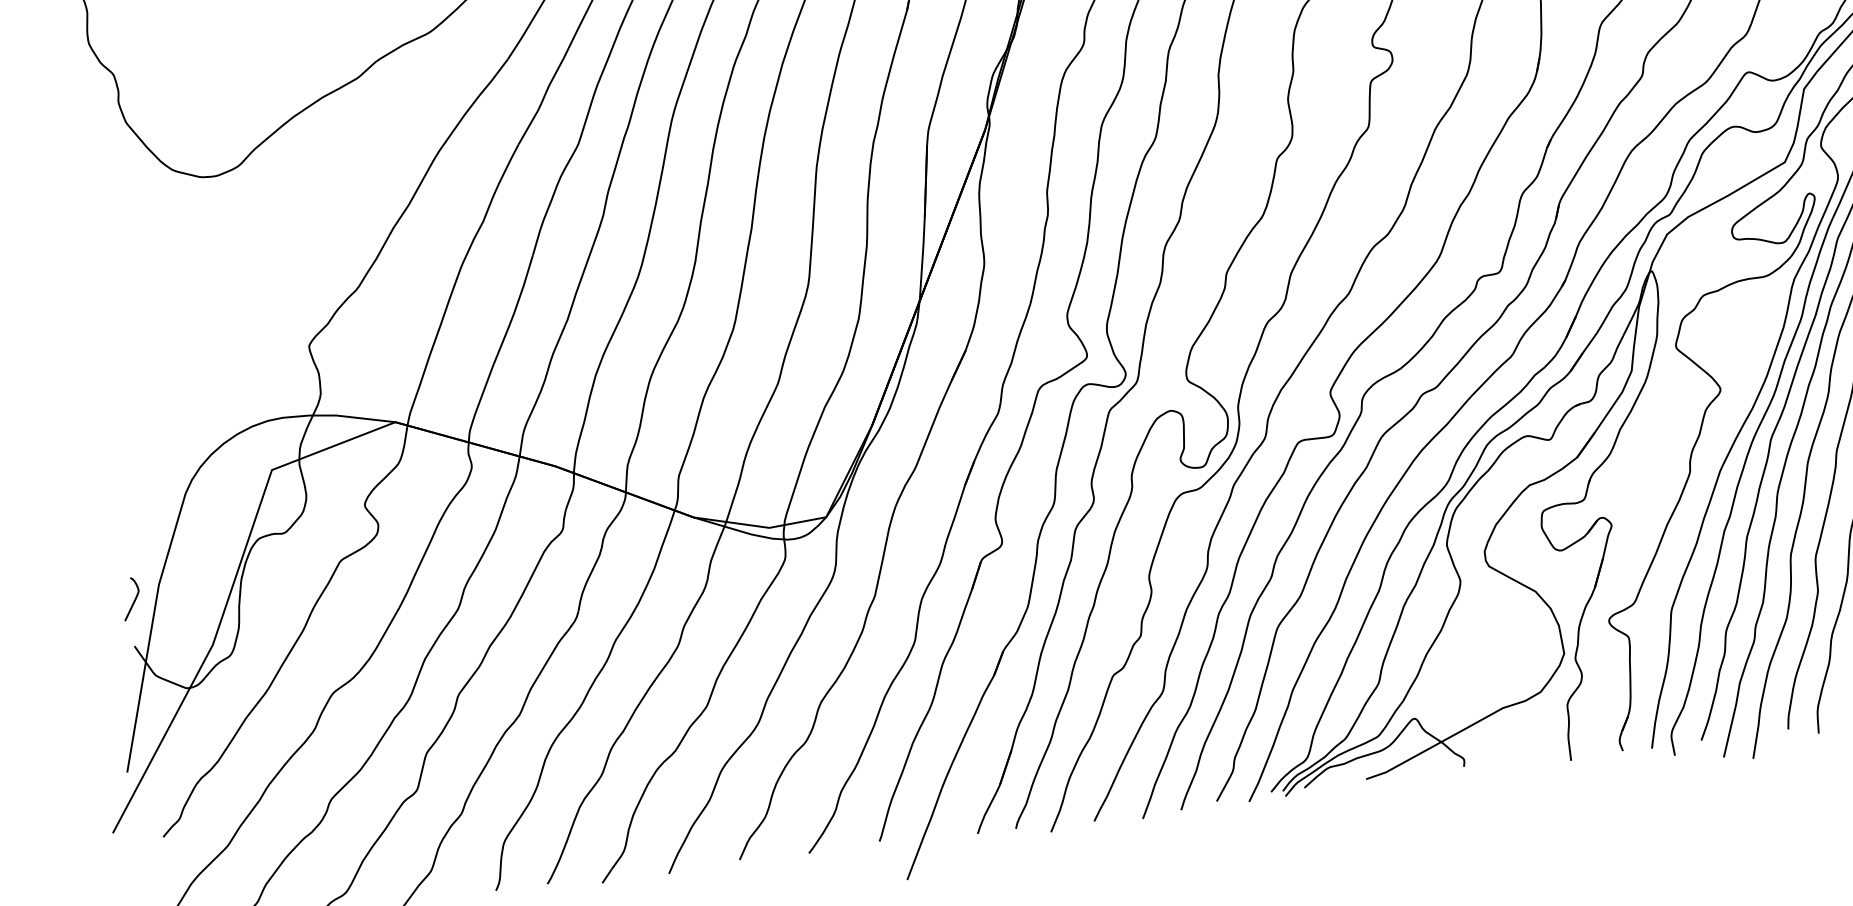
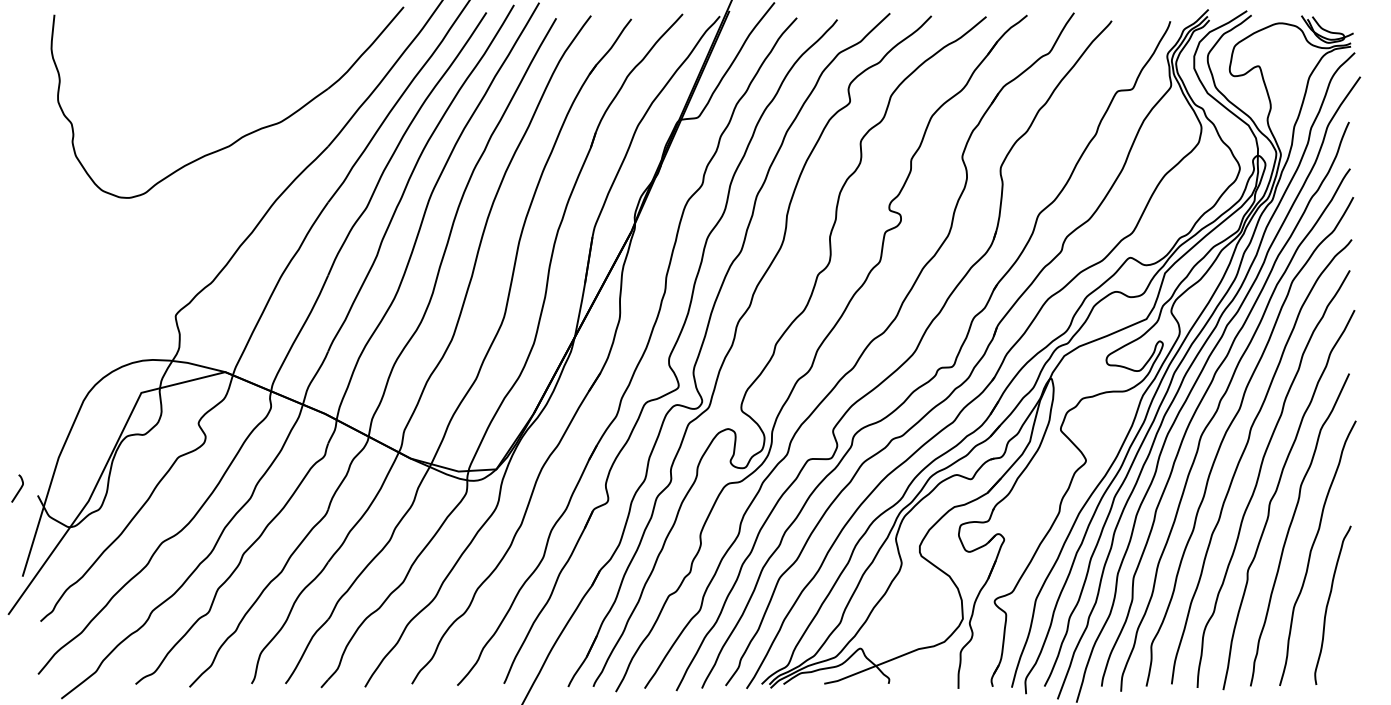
curve: (134, 598) -> (19, 488), moved

